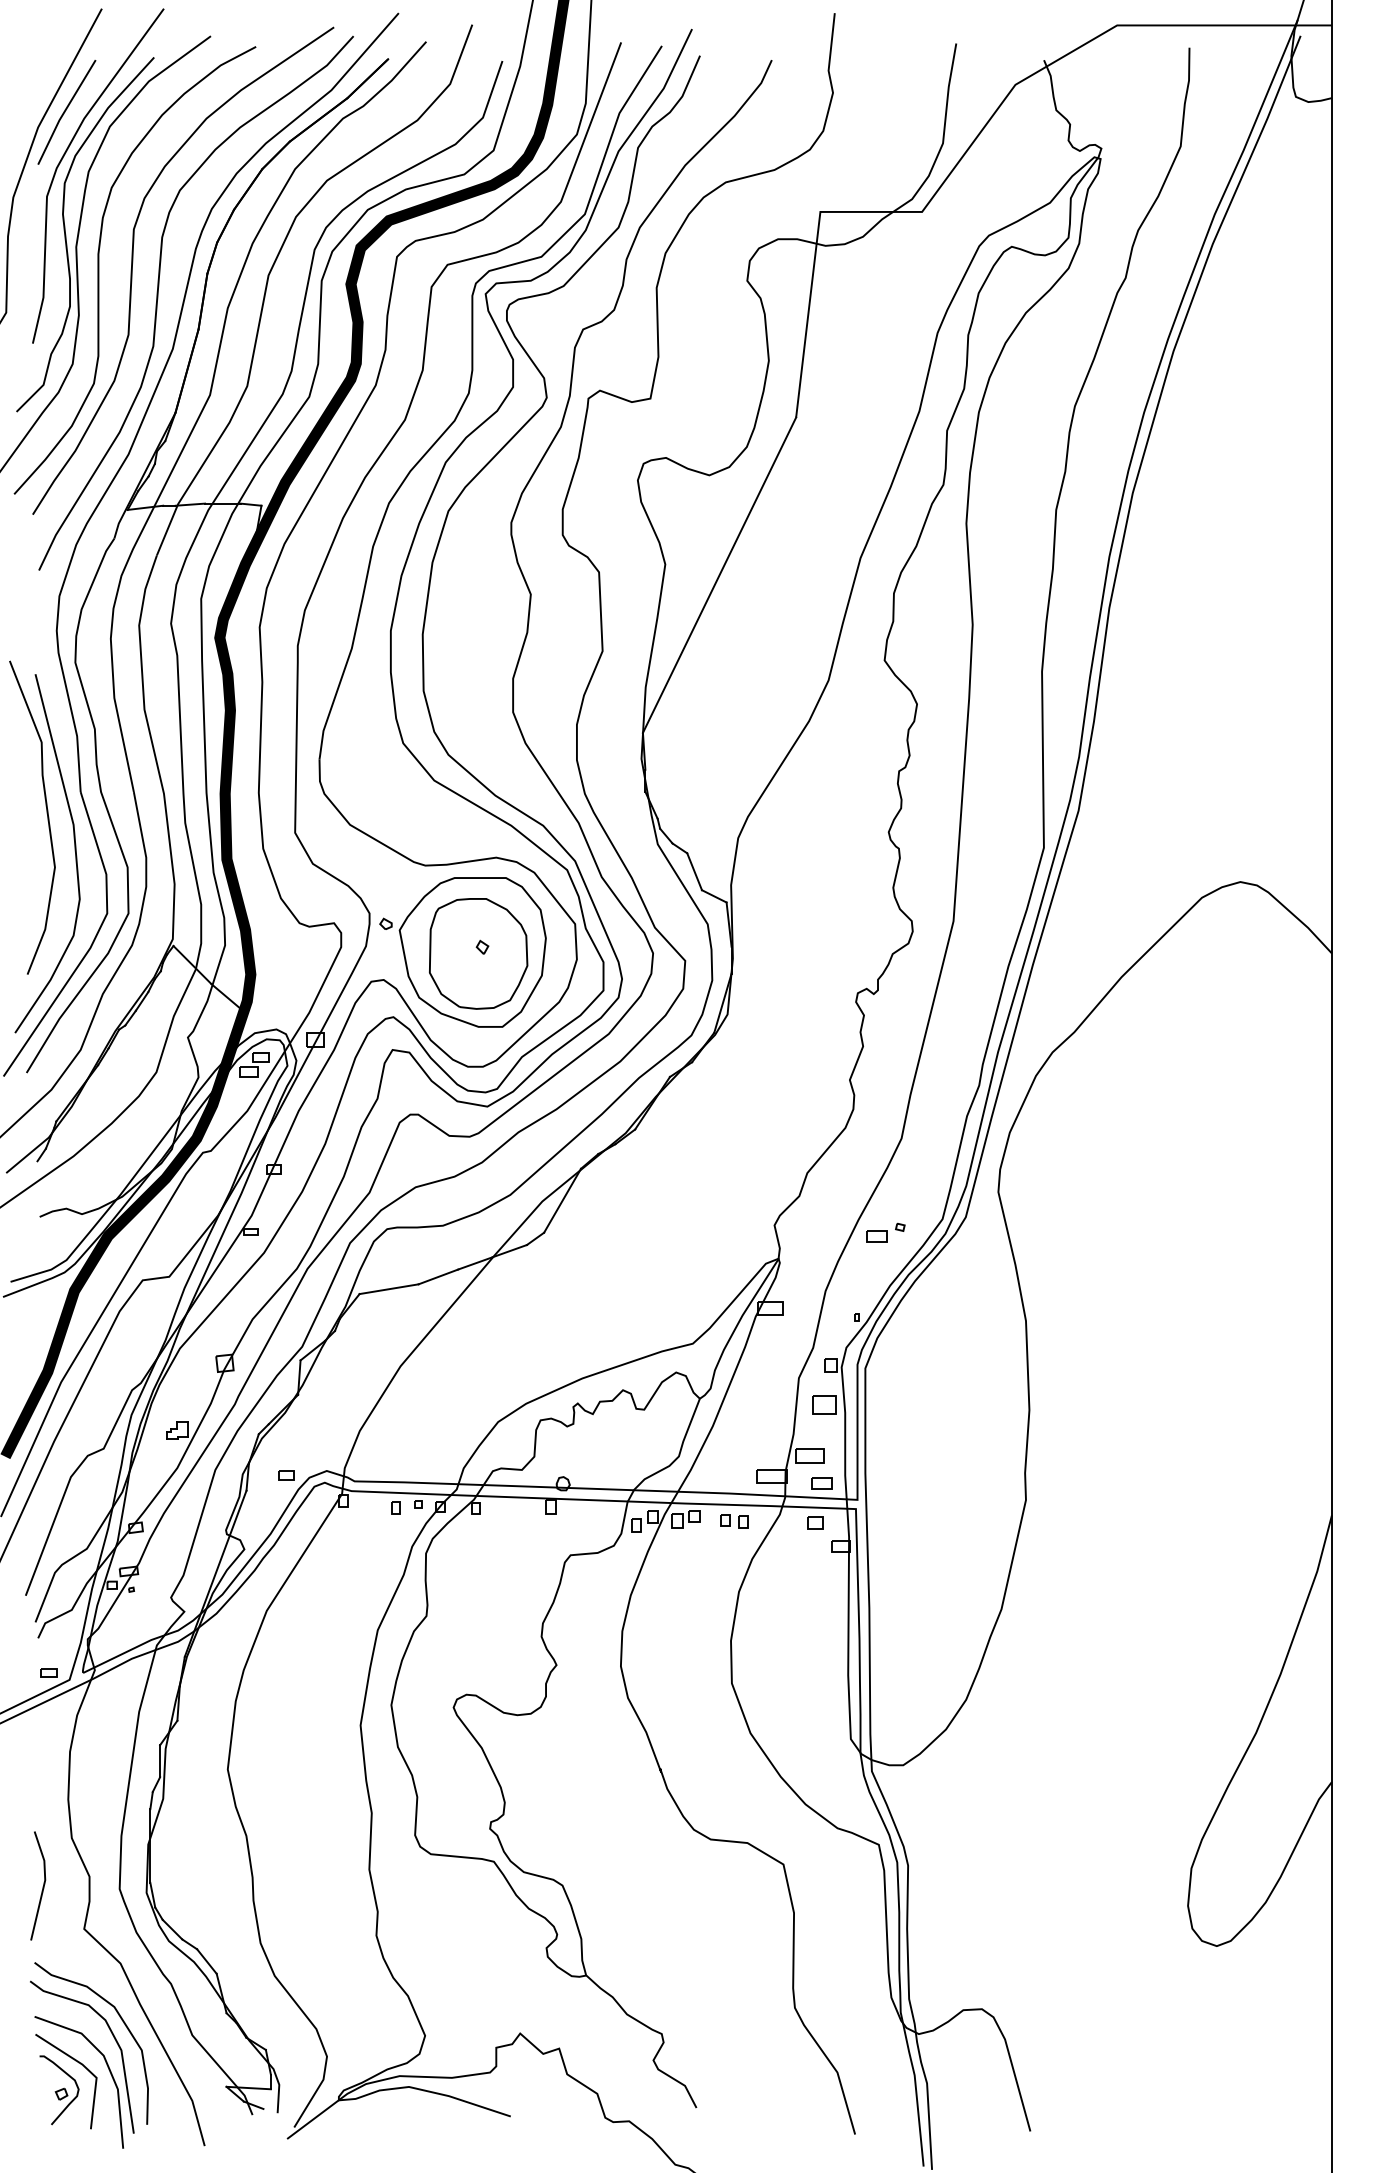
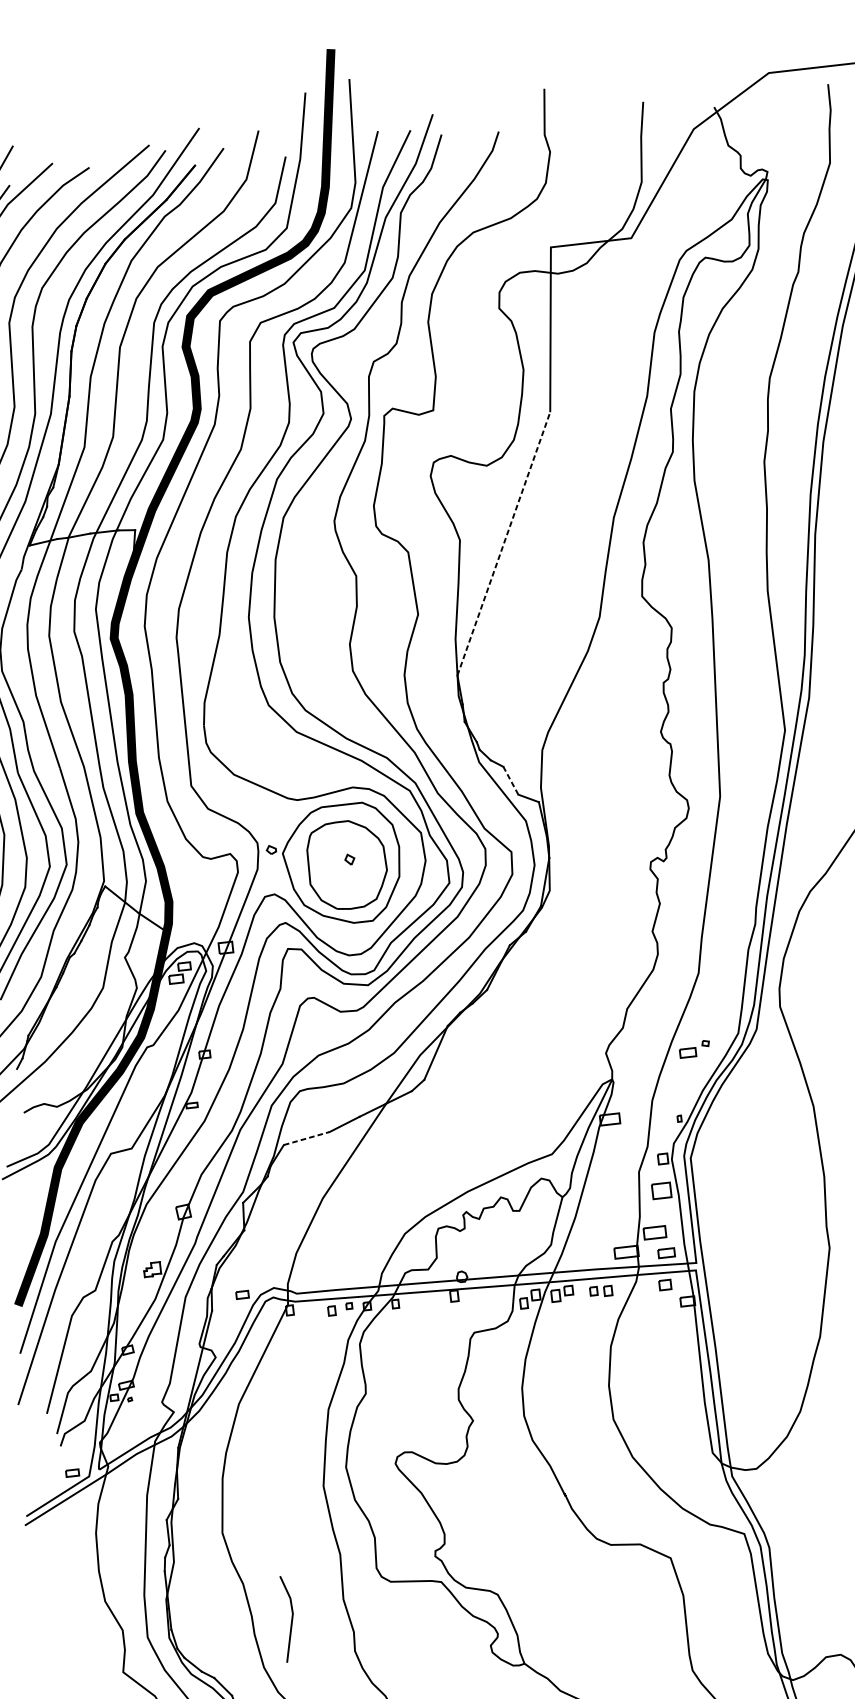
line: (719, 574) -> (503, 543), solid -> dashed
line: (694, 871) -> (510, 780), solid -> dashed
line: (389, 1289) -> (307, 1138), solid -> dashed
line: (42, 1886) -> (291, 1619), moved

